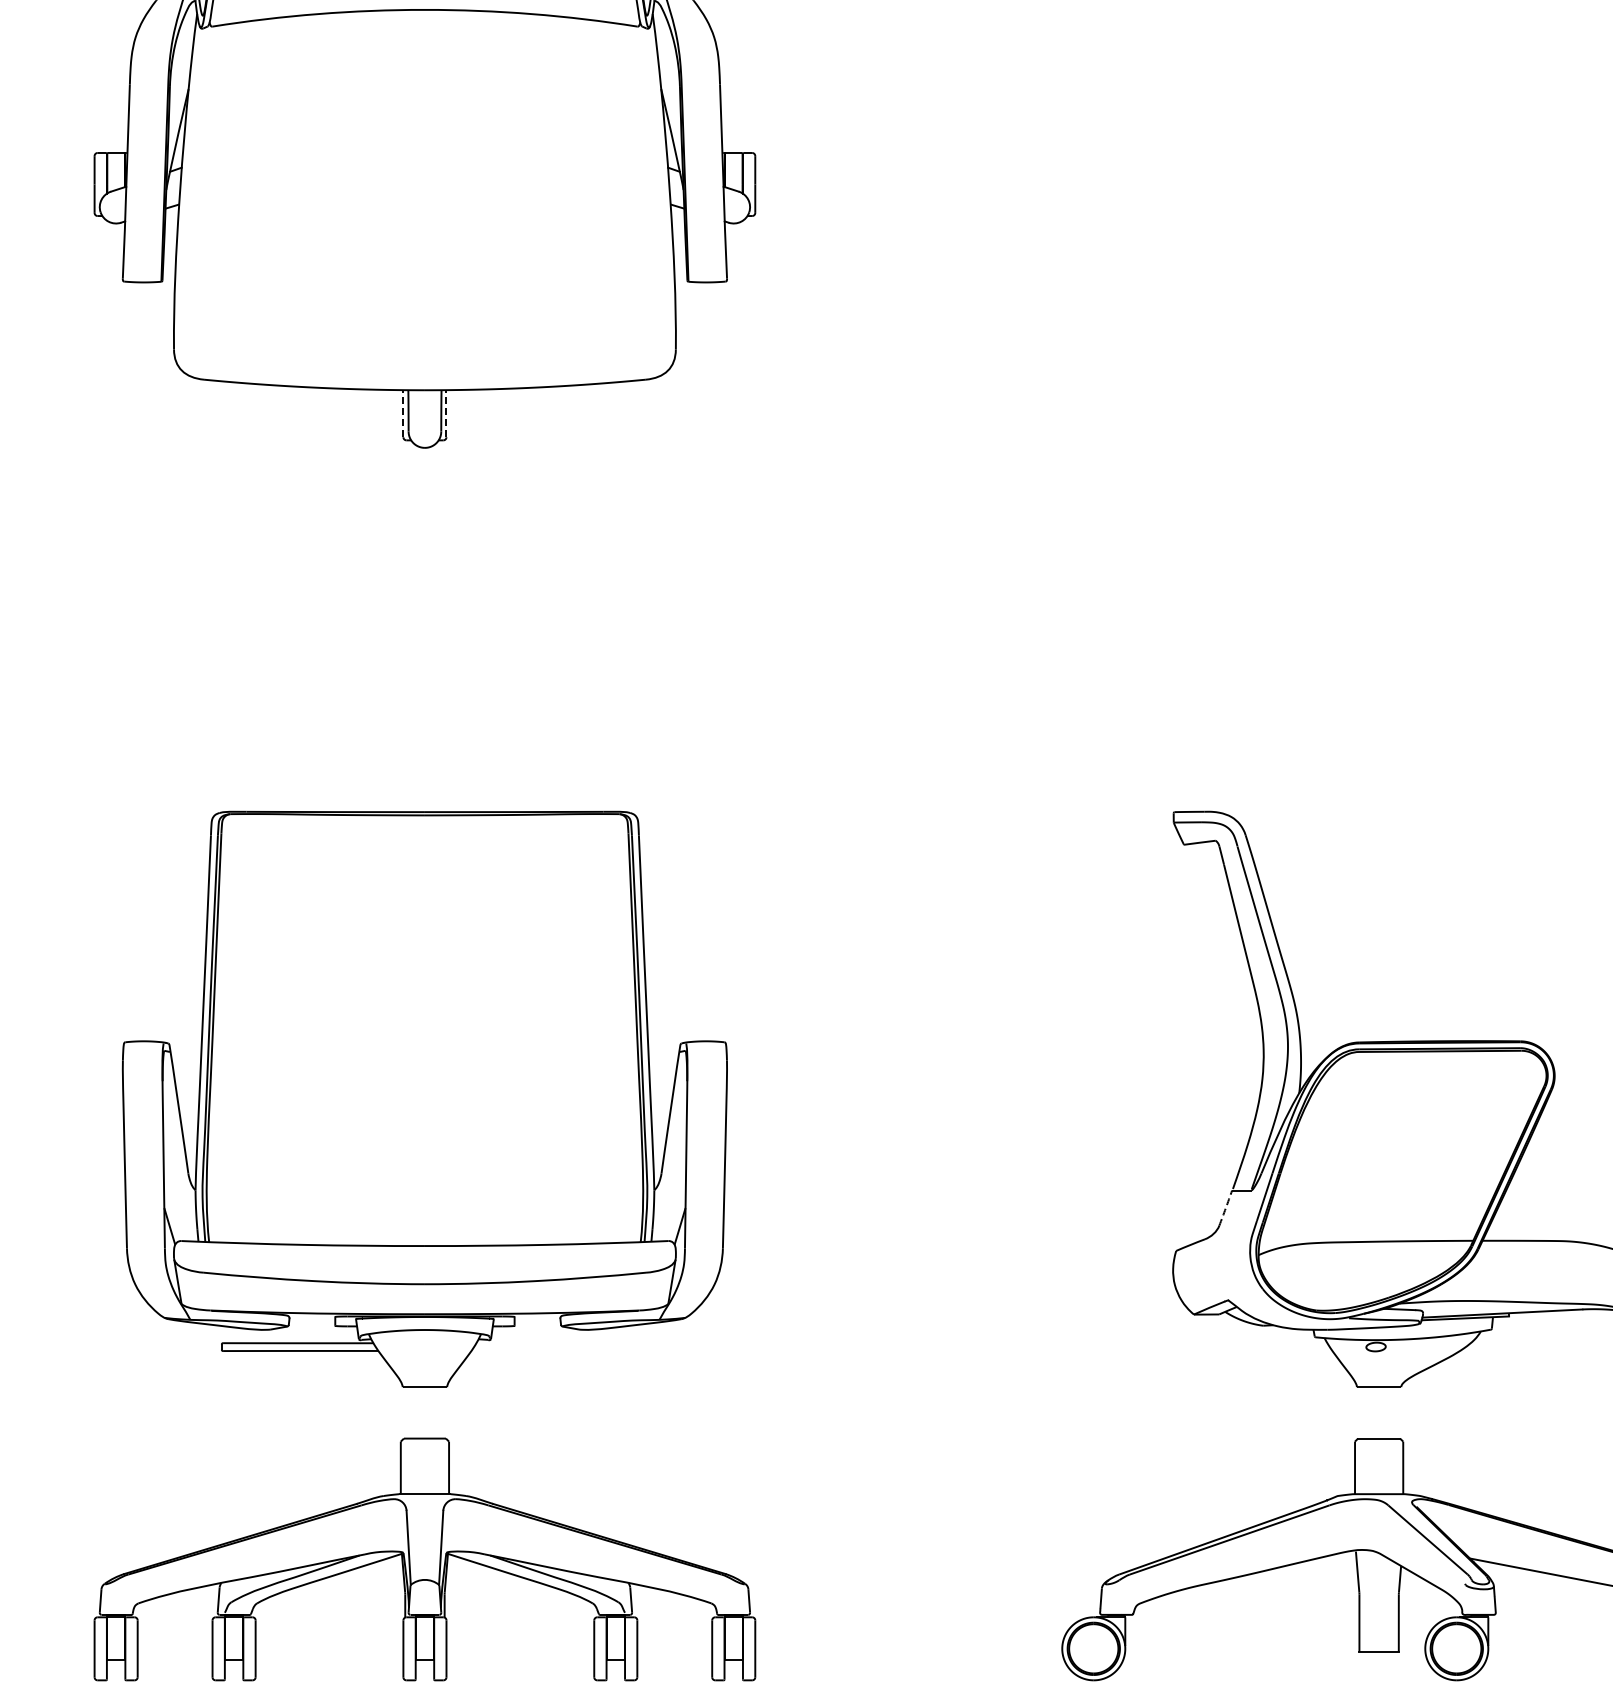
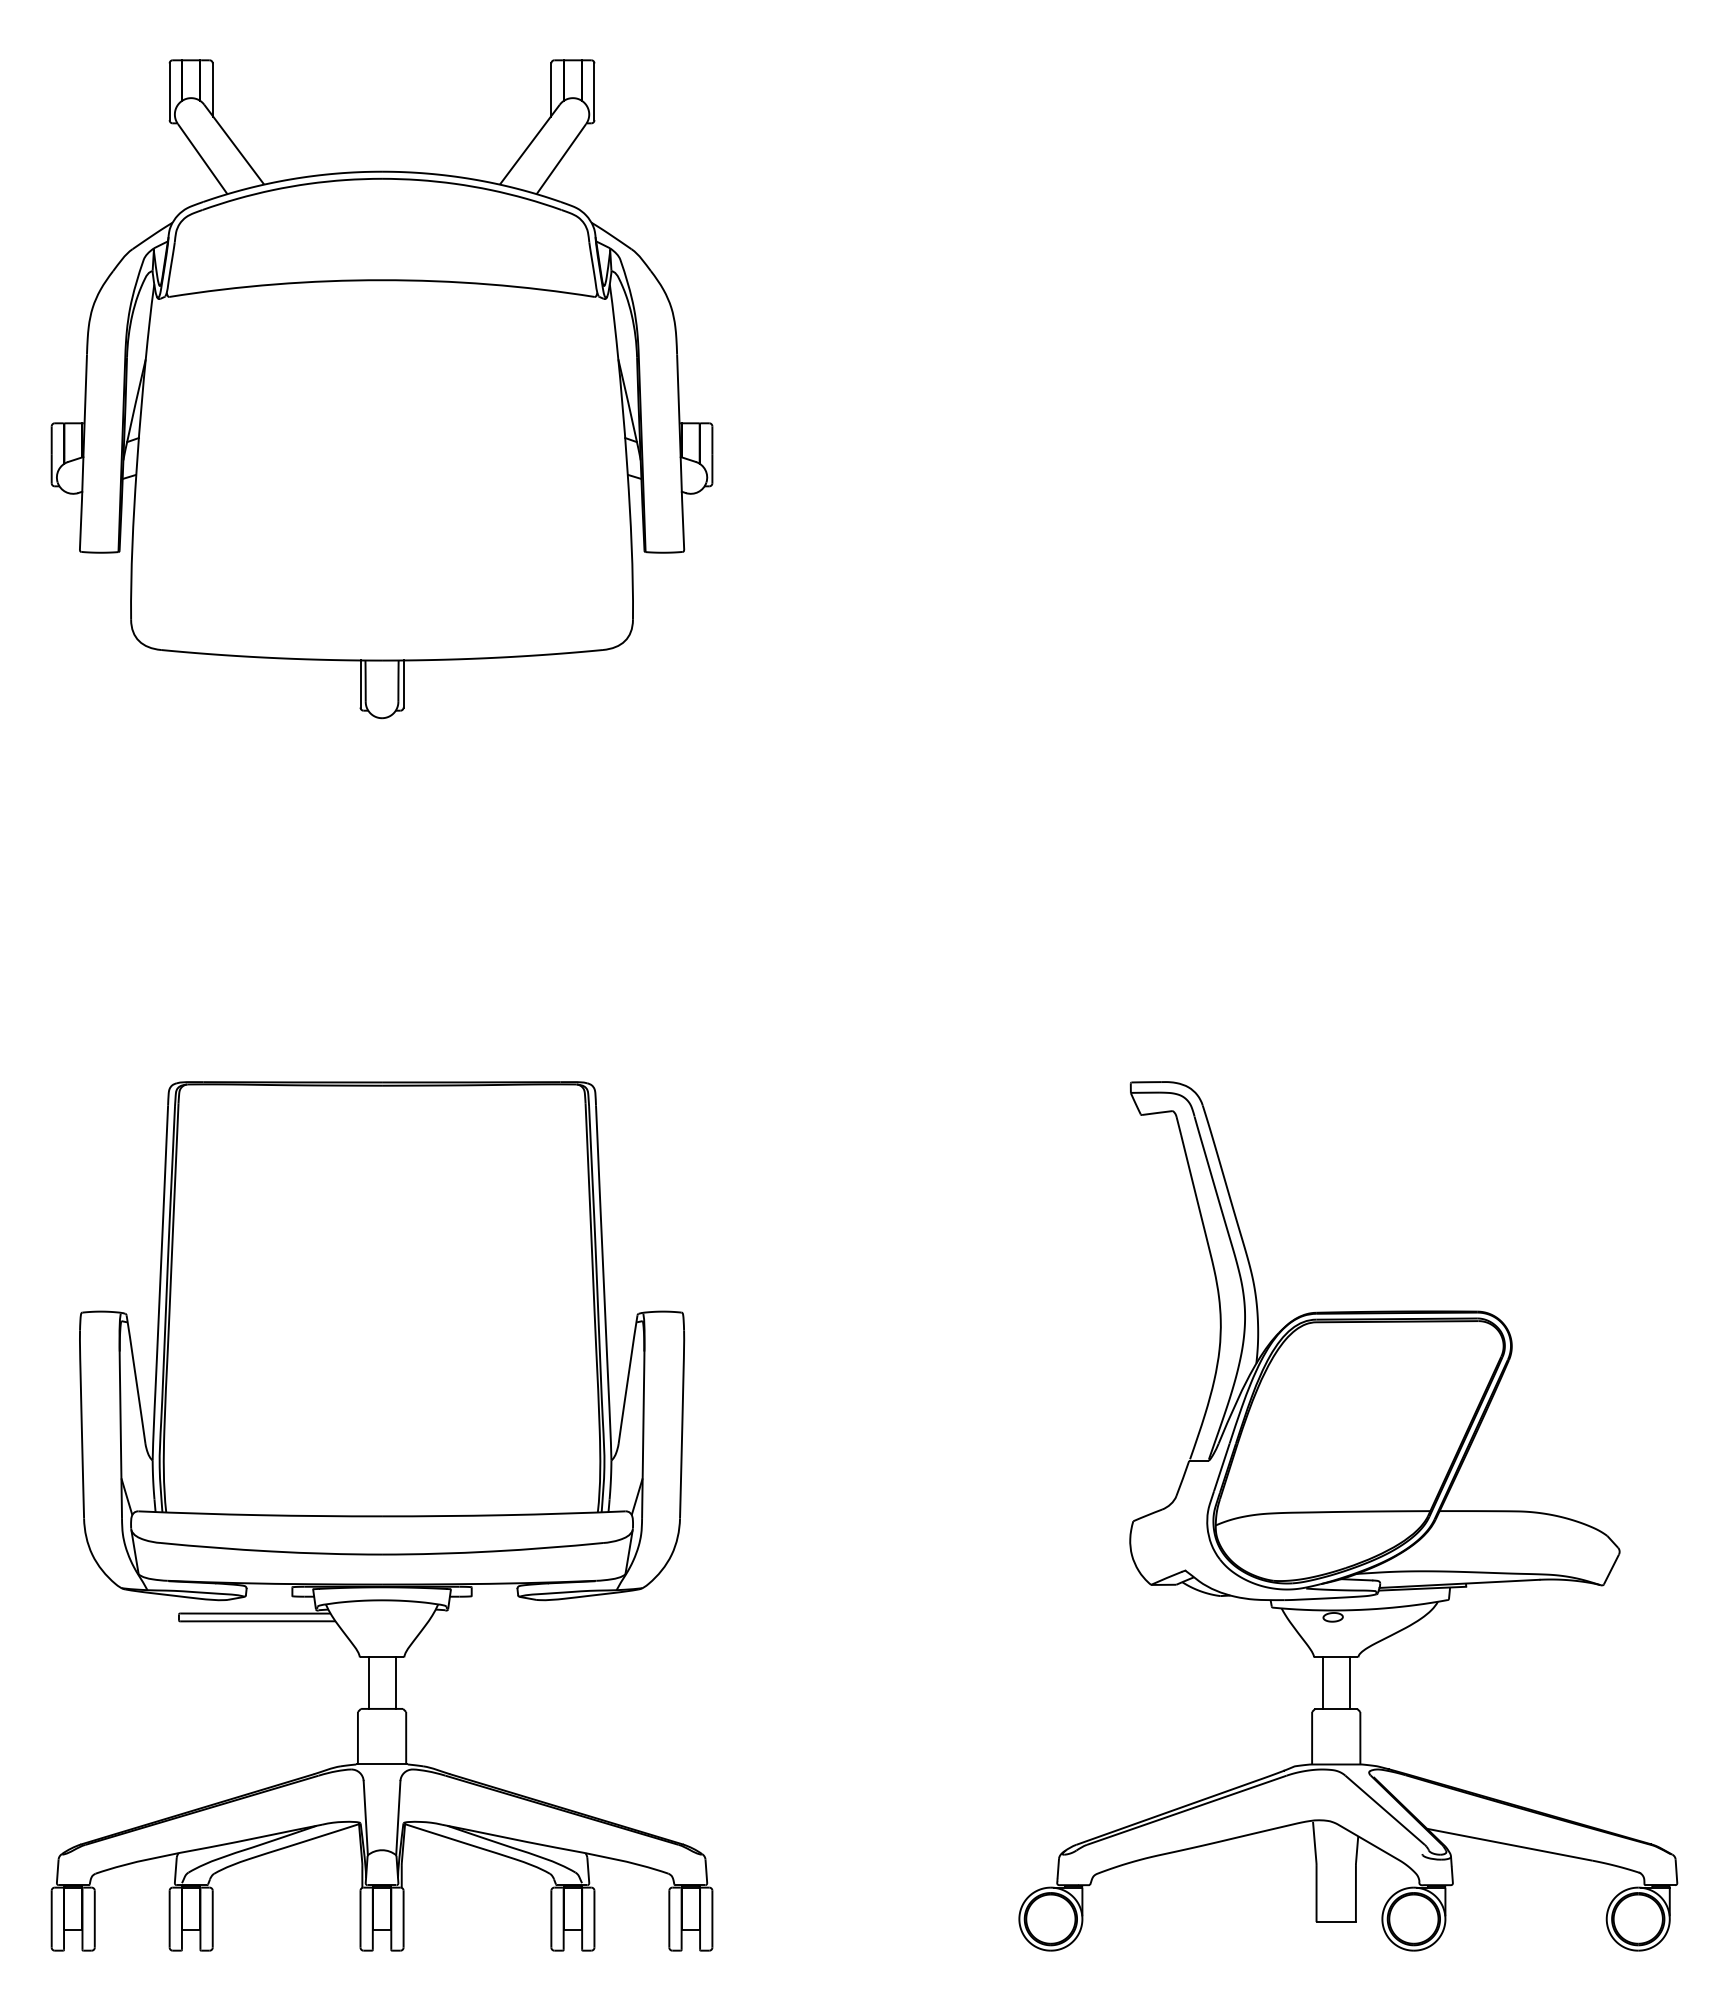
line: (403, 414) -> (360, 684), dashed -> solid
line: (446, 414) -> (403, 684), dashed -> solid
arc: (1225, 1208) -> (1182, 1478), dashed -> solid
line: (411, 1412) -> (368, 1682), added
line: (438, 1412) -> (395, 1682), added
line: (1365, 1412) -> (1322, 1682), added
line: (1392, 1412) -> (1349, 1682), added

